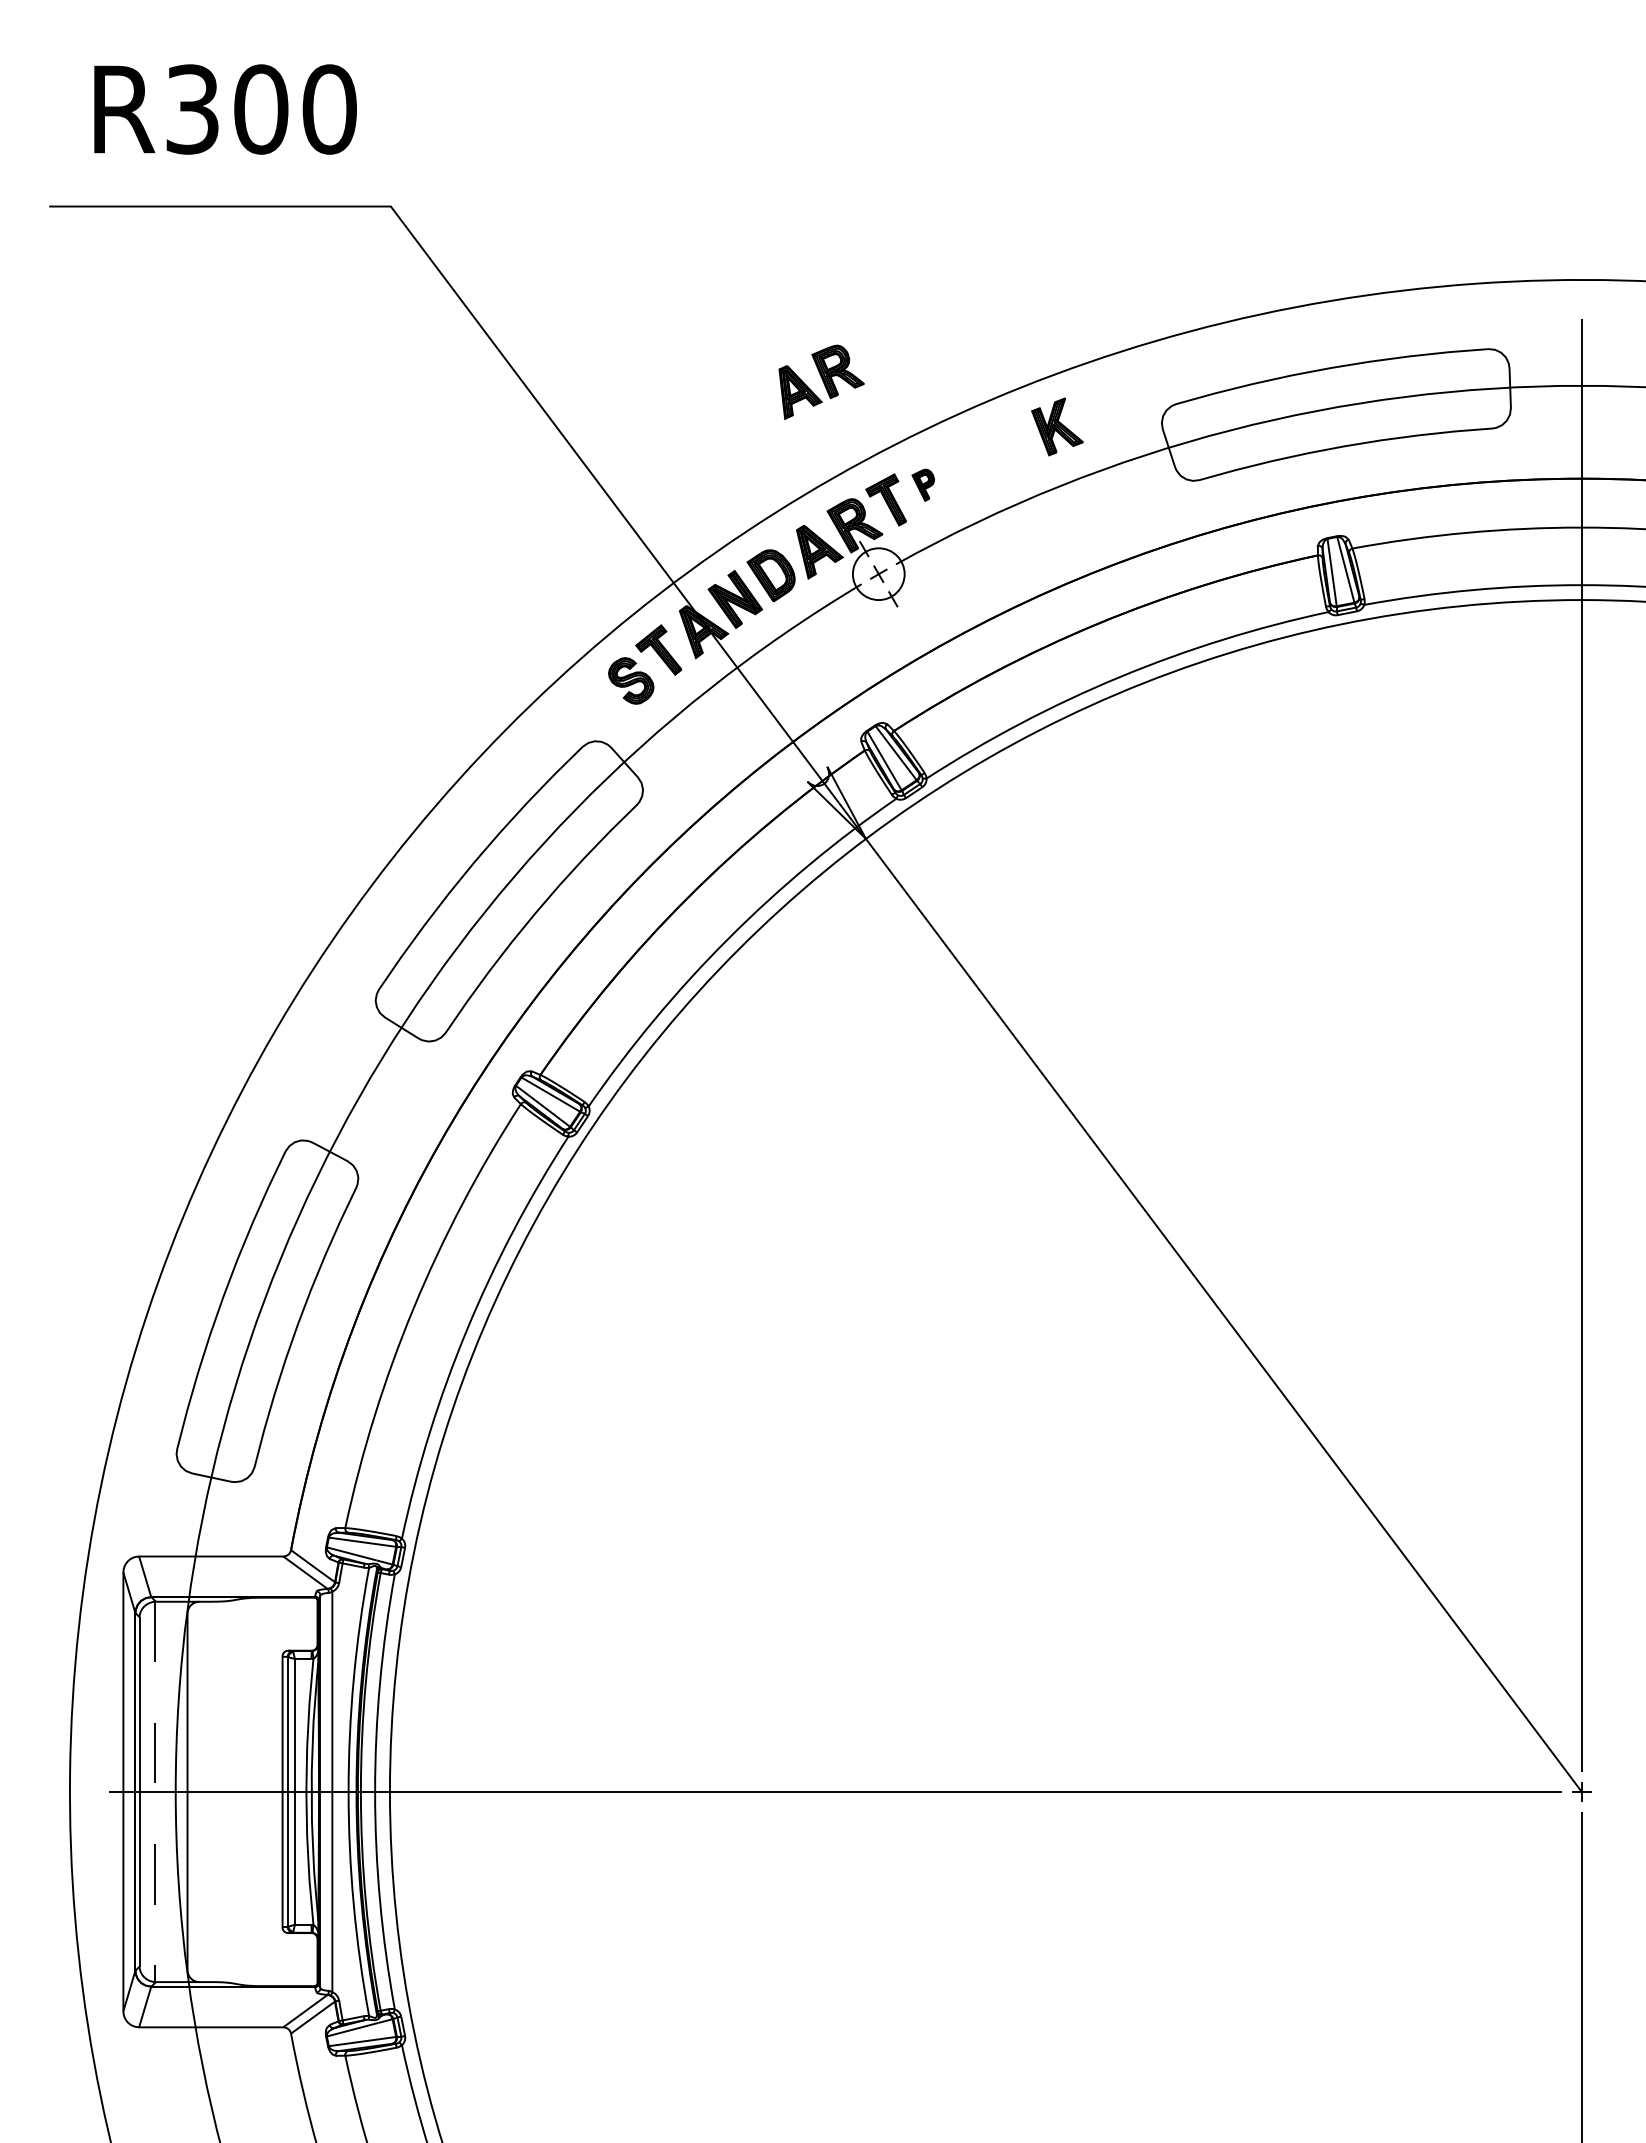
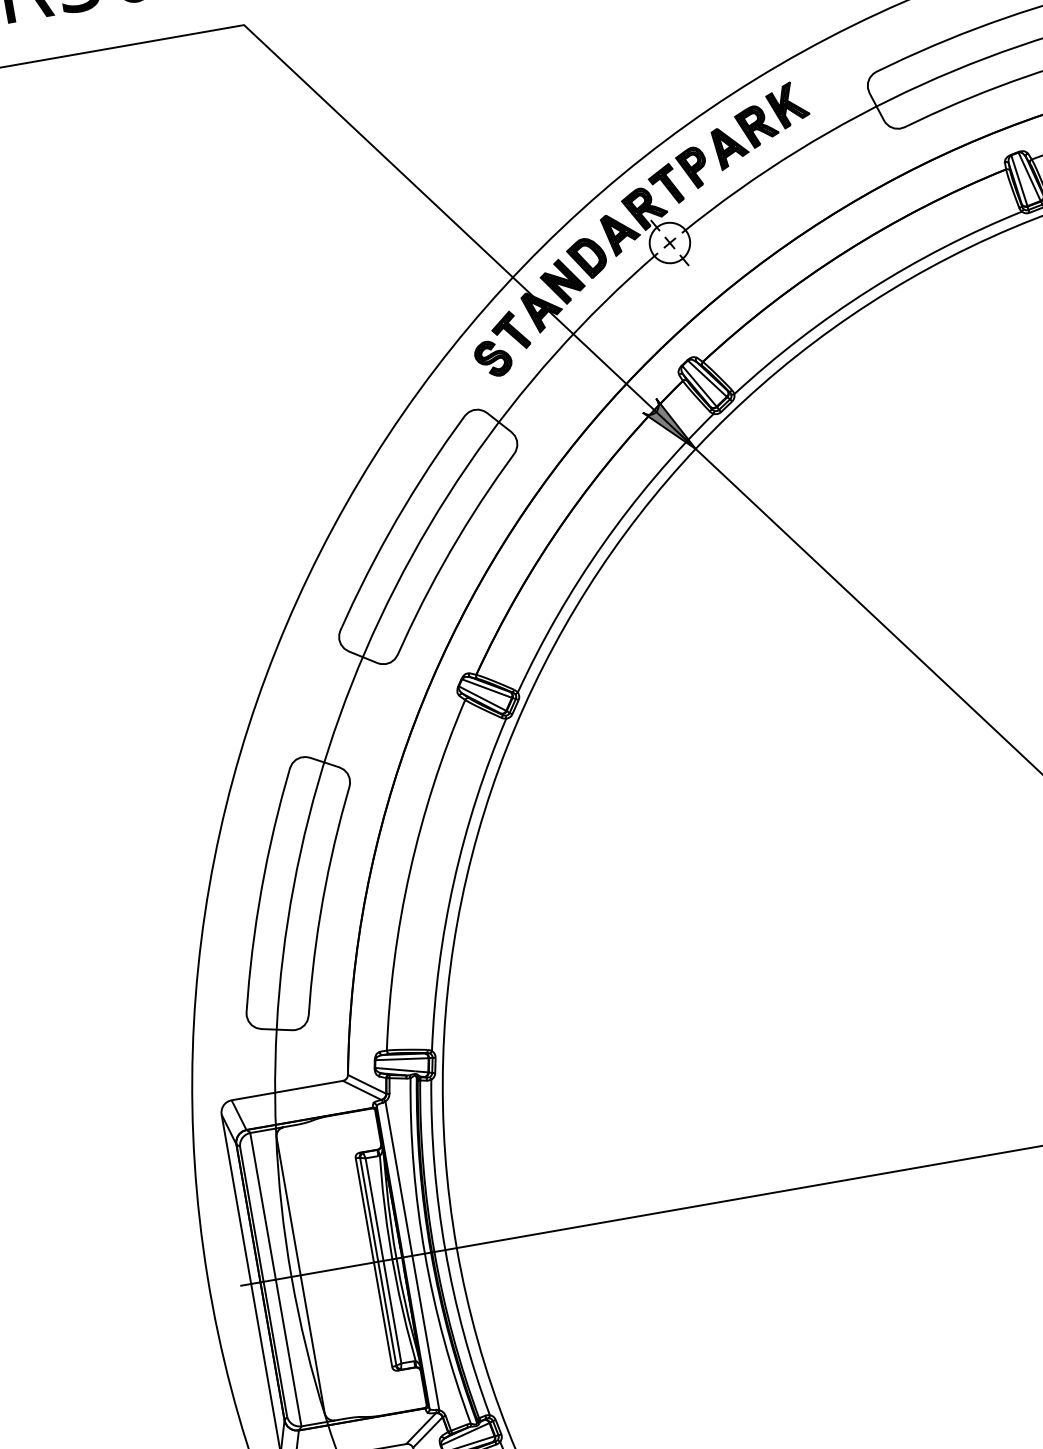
part: (821, 381) -> (745, 136), moved
part: (923, 485) -> (692, 168), size x1.67
fill: (836, 802) -> (668, 424), added
line: (155, 1792) -> (276, 1280), dashed -> solid

